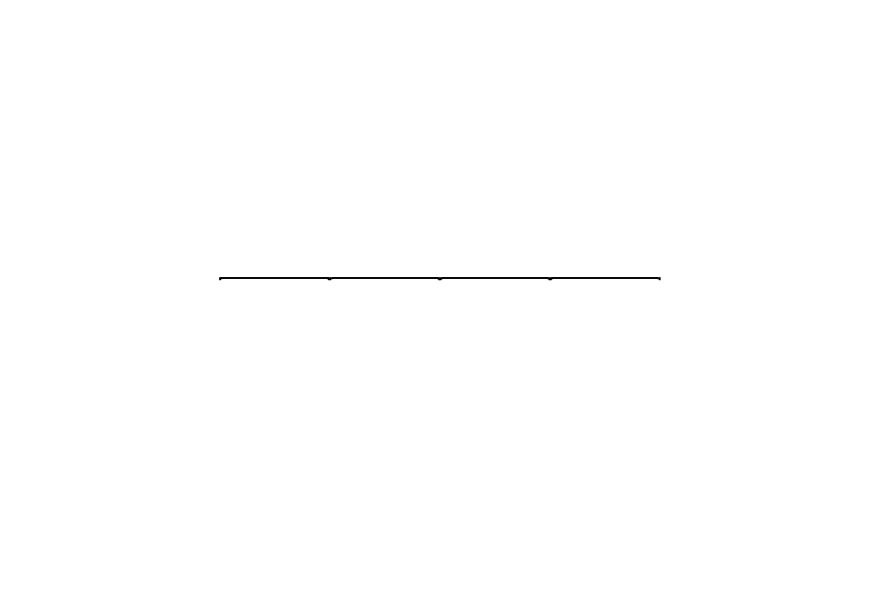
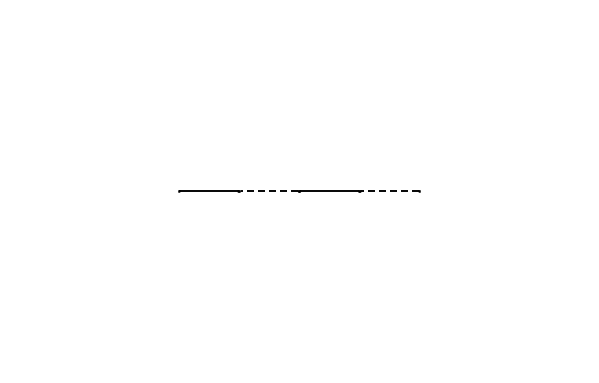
line: (385, 278) -> (269, 191), solid -> dashed
line: (606, 278) -> (390, 191), solid -> dashed

